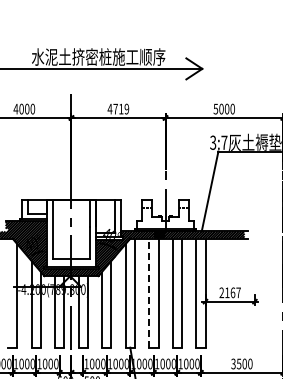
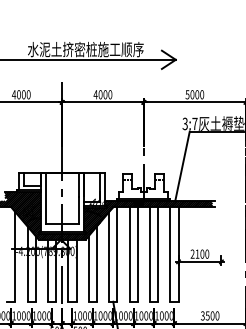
text: (121, 108) -> (105, 94), 4719 -> 4000
text: (235, 292) -> (204, 253), 2167 -> 2100
line: (149, 293) -> (129, 254), dashed -> solid

